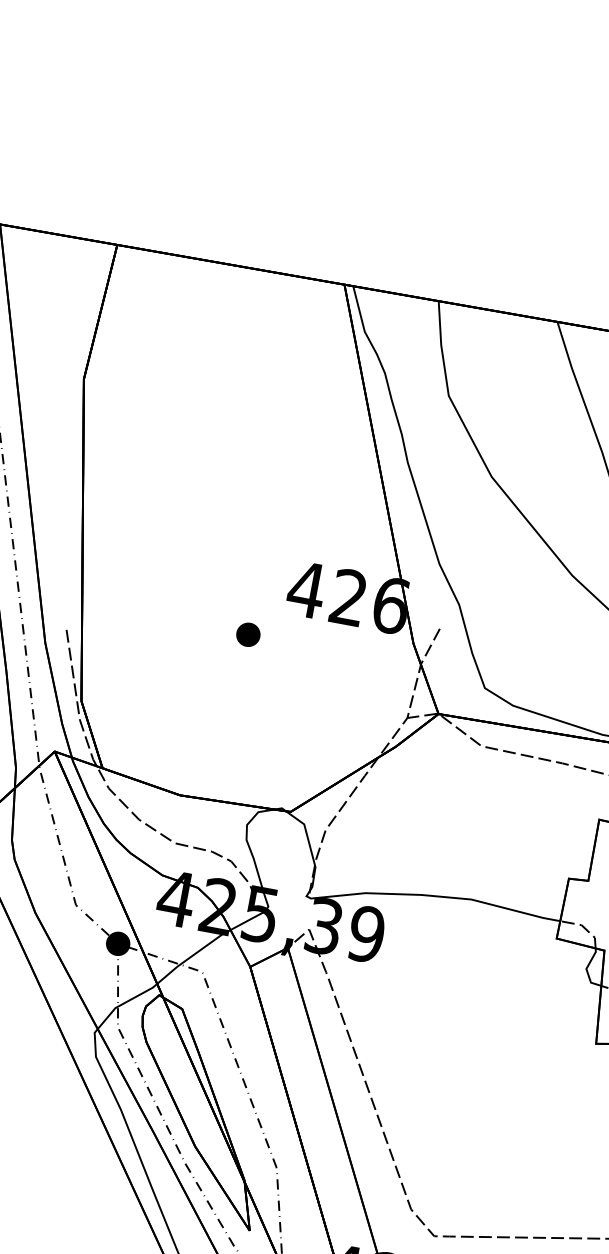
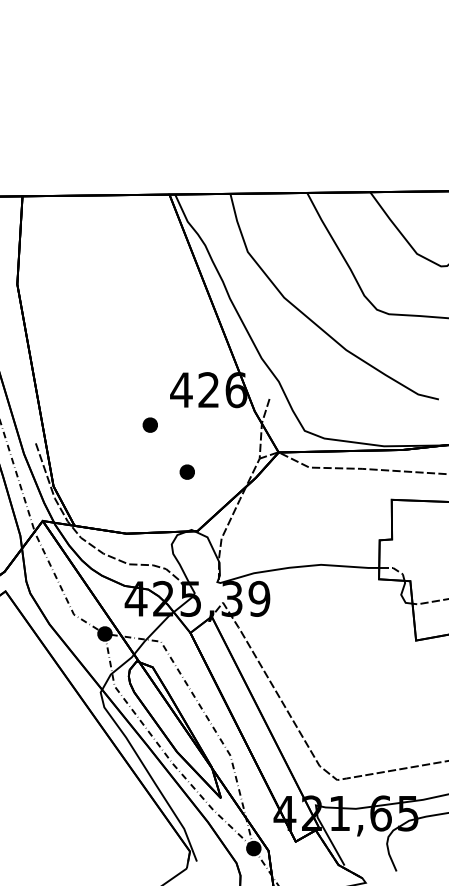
part: (290, 716) -> (186, 471), added

